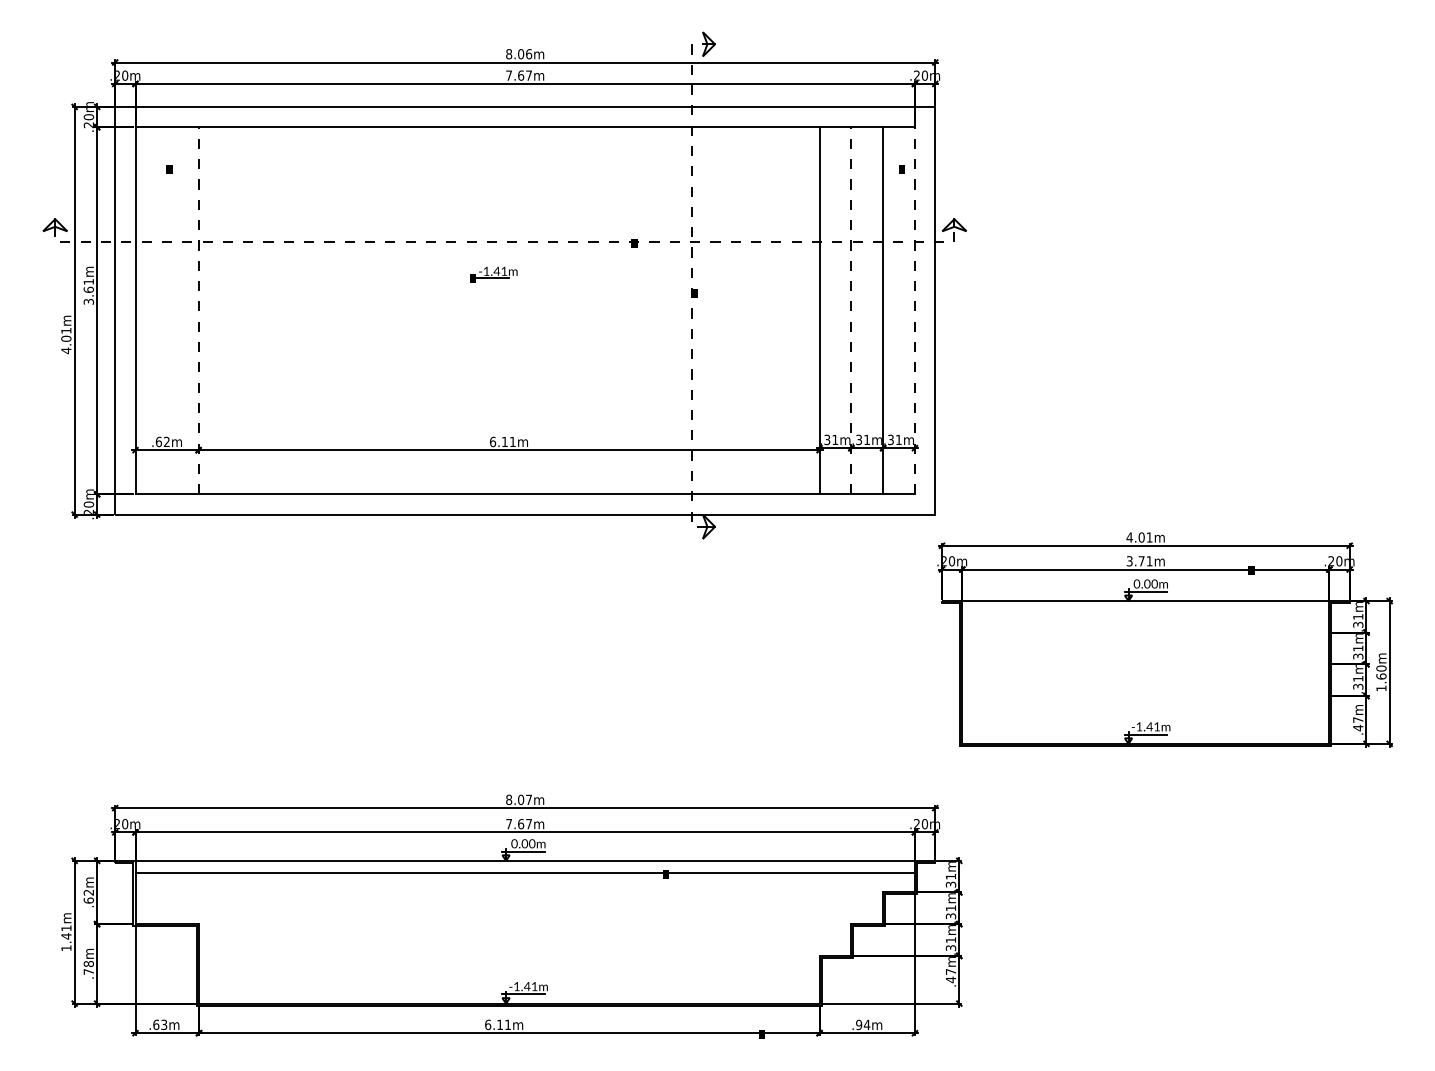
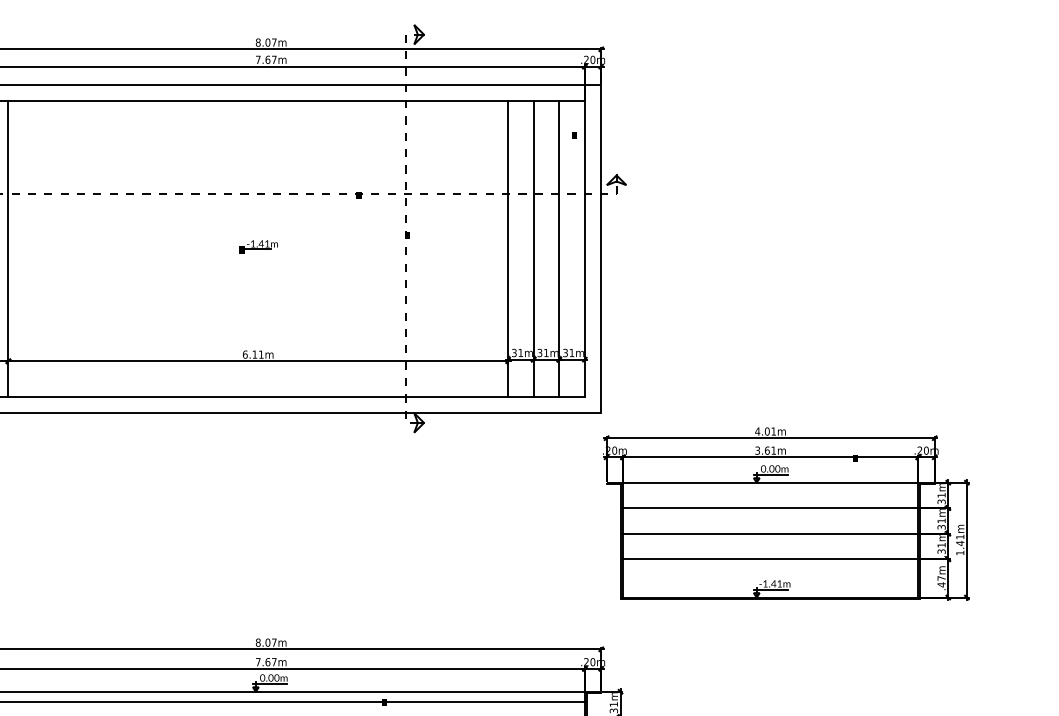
text: (529, 54) -> (274, 42), 8.06m -> 8.07m
part: (493, 274) -> (258, 246), moved
line: (198, 310) -> (8, 248), dashed -> solid
line: (851, 310) -> (533, 248), dashed -> solid
line: (914, 310) -> (584, 248), dashed -> solid
text: (1141, 561) -> (767, 450), 3.71m -> 3.61m
line: (1145, 632) -> (770, 507), added
line: (1145, 664) -> (770, 533), added
text: (1381, 672) -> (960, 540), 1.60m -> 1.41m
line: (1145, 696) -> (770, 559), added

